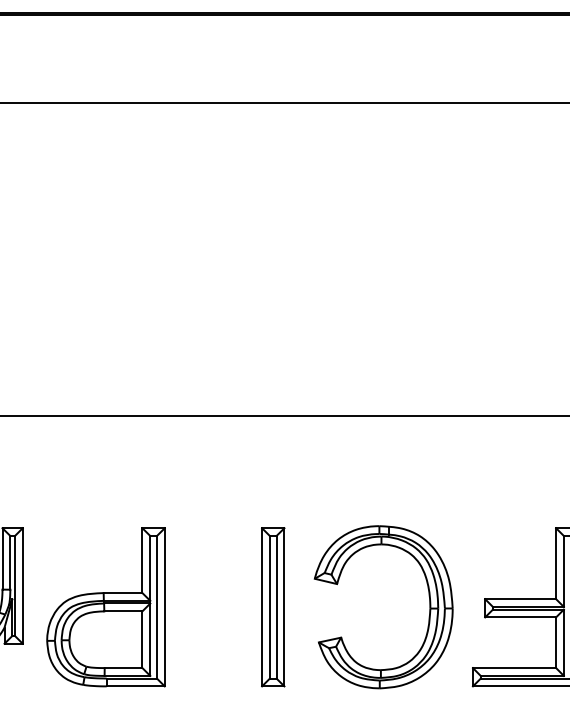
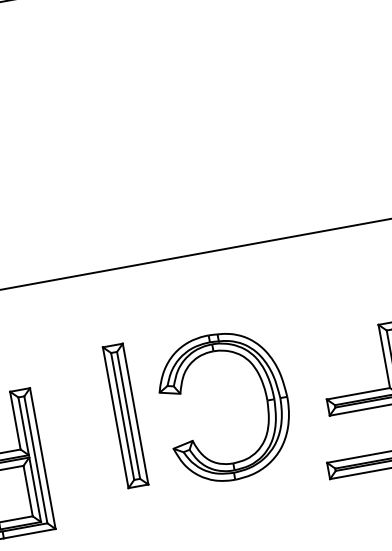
part: (273, 607) -> (125, 416), moved
part: (428, 616) -> (267, 407), moved

